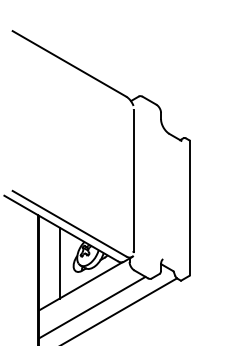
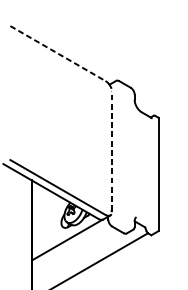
line: (69, 63) -> (57, 53), solid -> dashed
line: (133, 180) -> (111, 151), solid -> dashed
line: (59, 262) -> (49, 219), removed
line: (92, 307) -> (77, 257), removed

